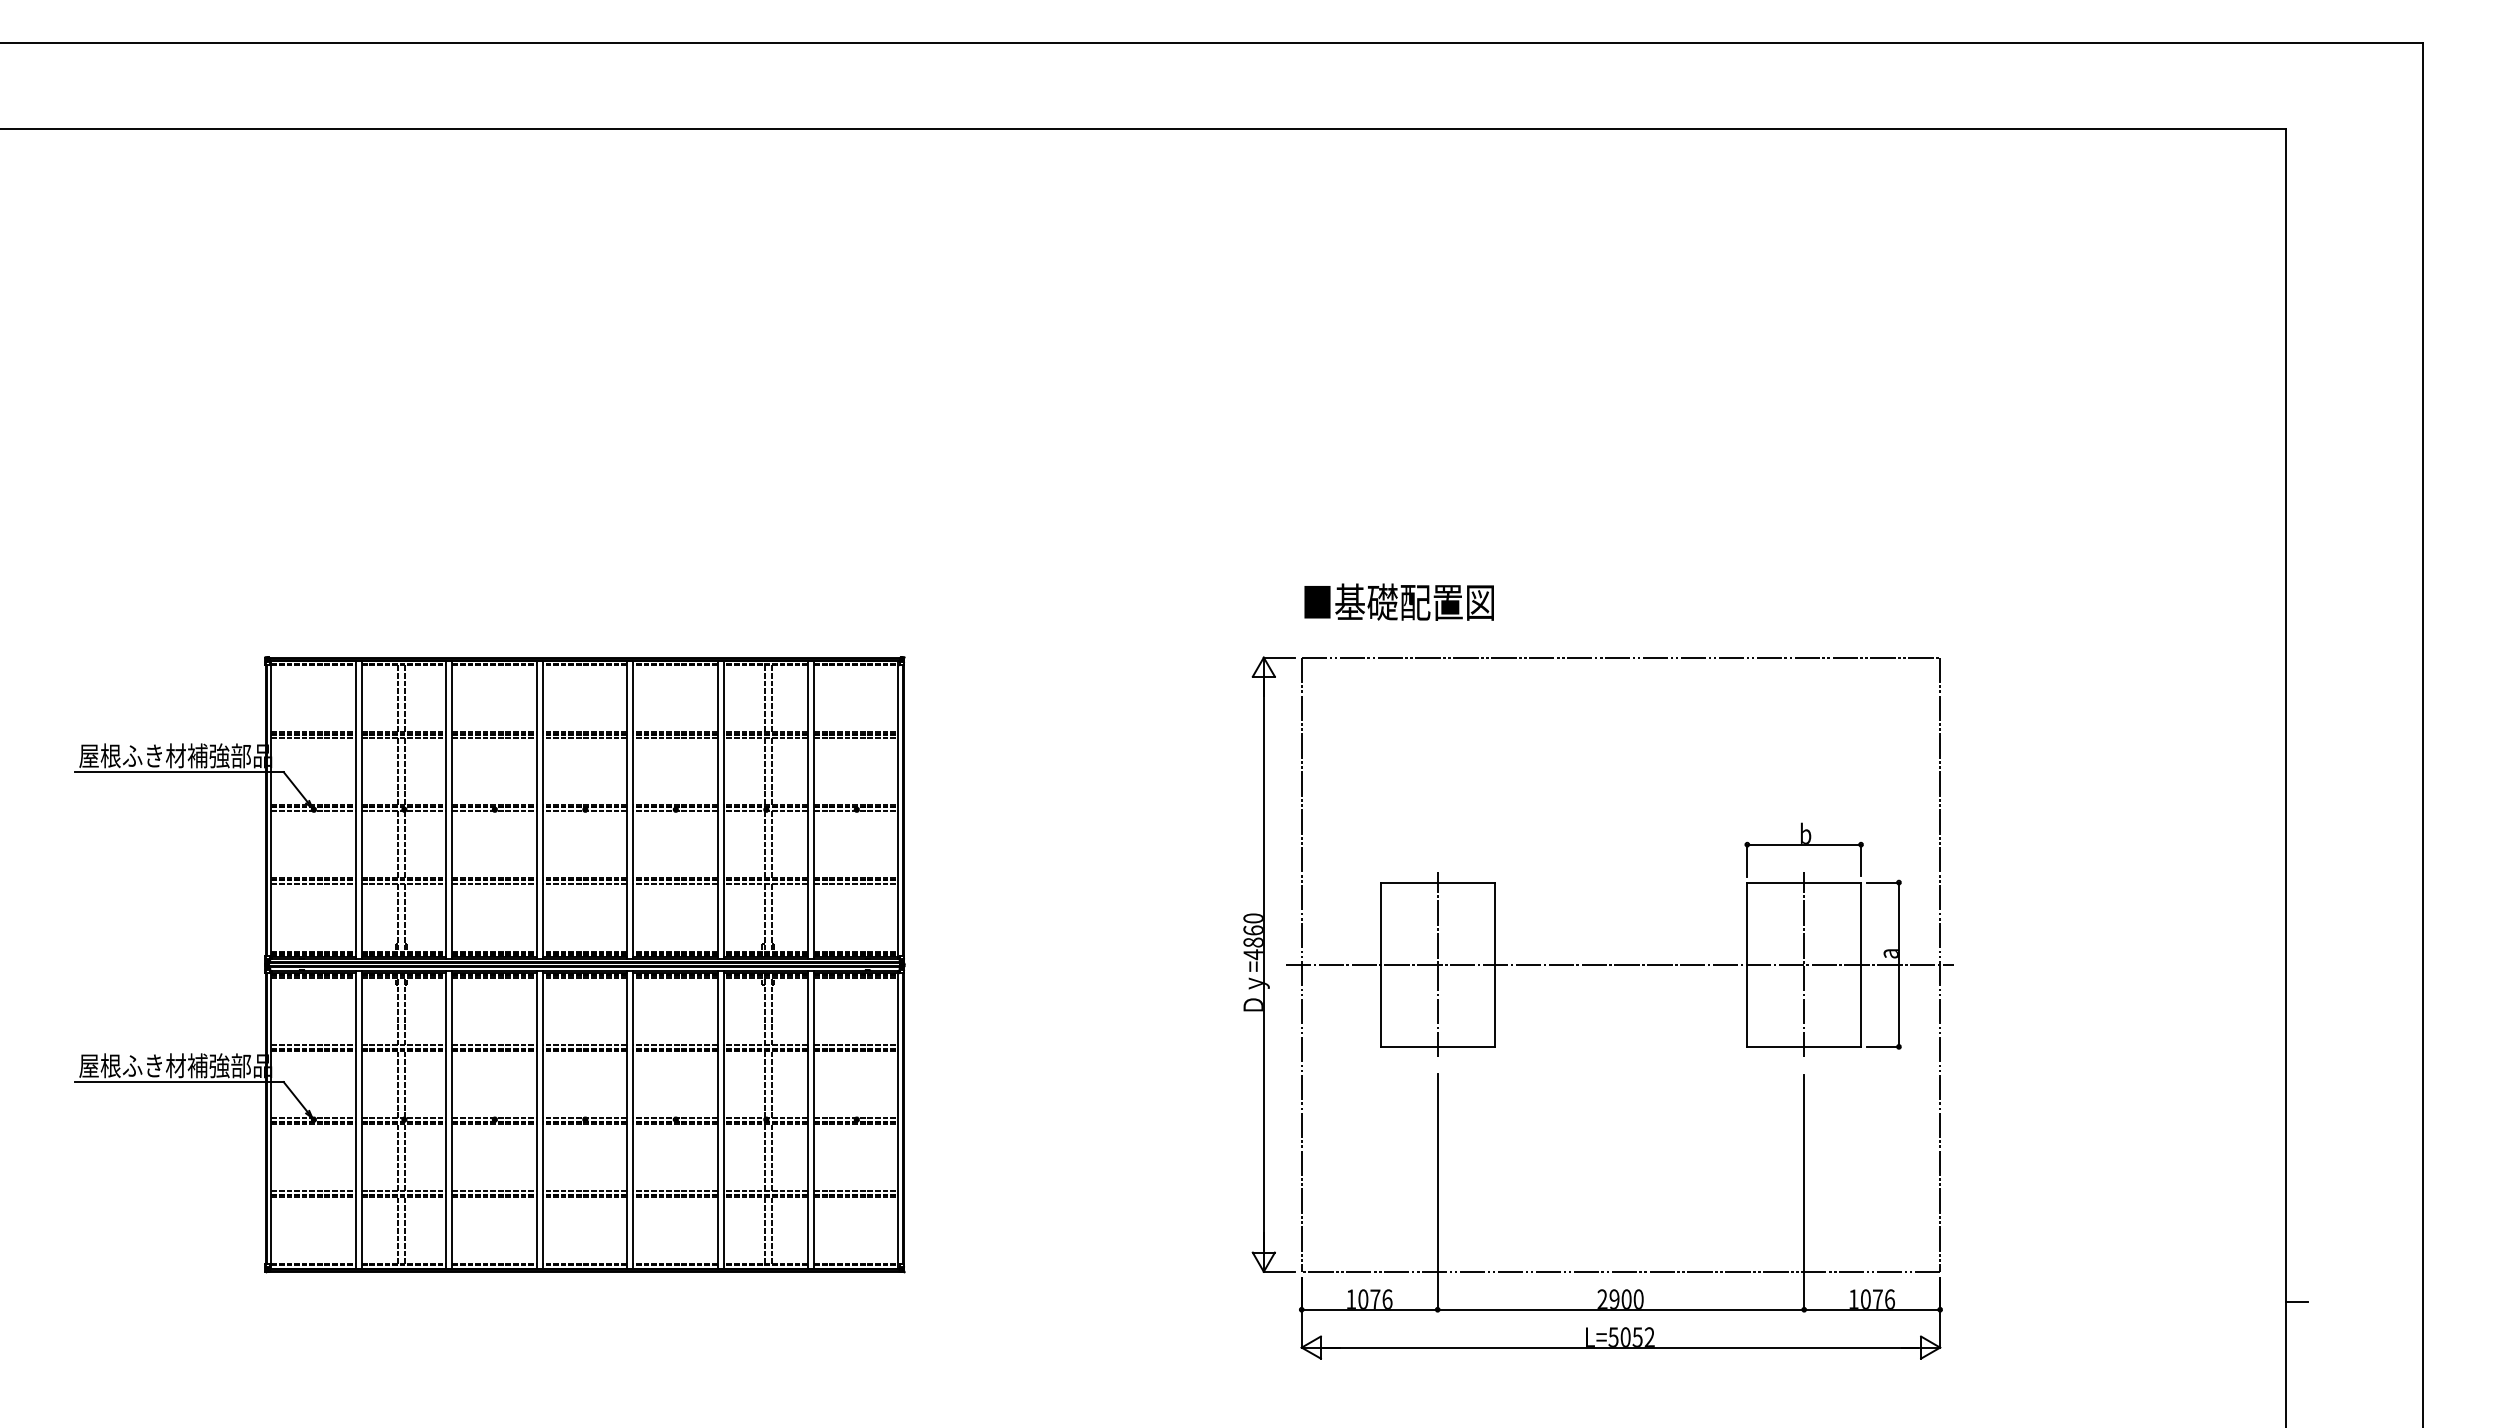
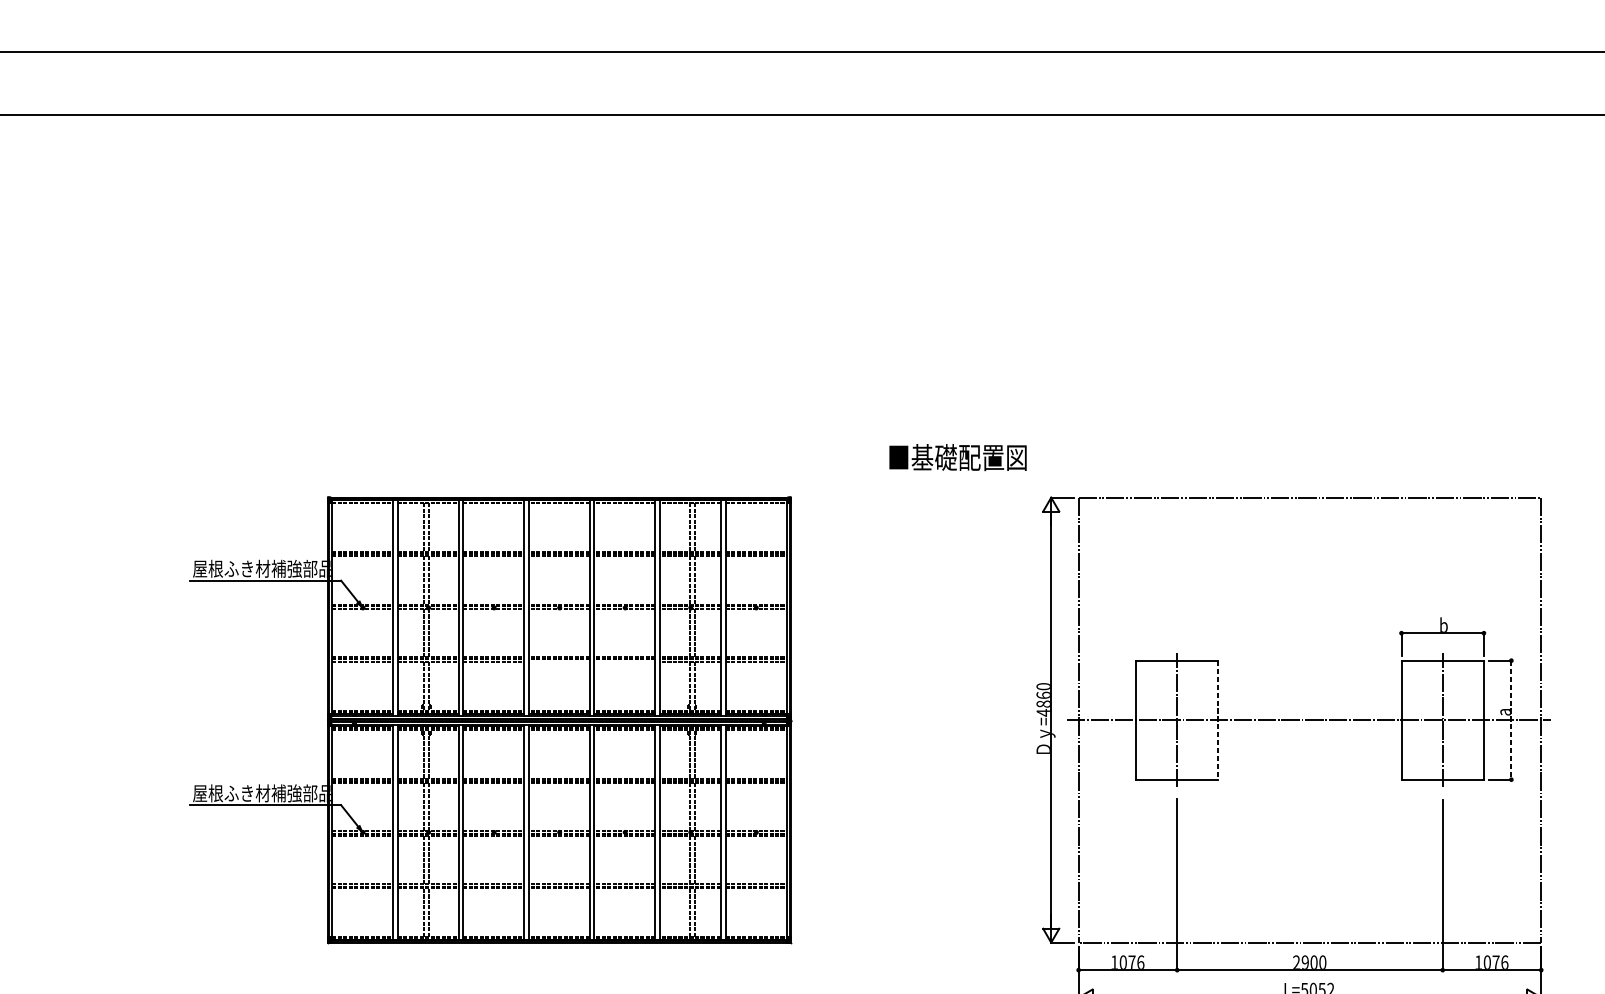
text: (1398, 601) -> (957, 457), moved
line: (584, 884) -> (559, 662), removed
line: (675, 884) -> (624, 662), removed
line: (1494, 965) -> (1218, 720), solid -> dashed
line: (1898, 965) -> (1511, 720), solid -> dashed

